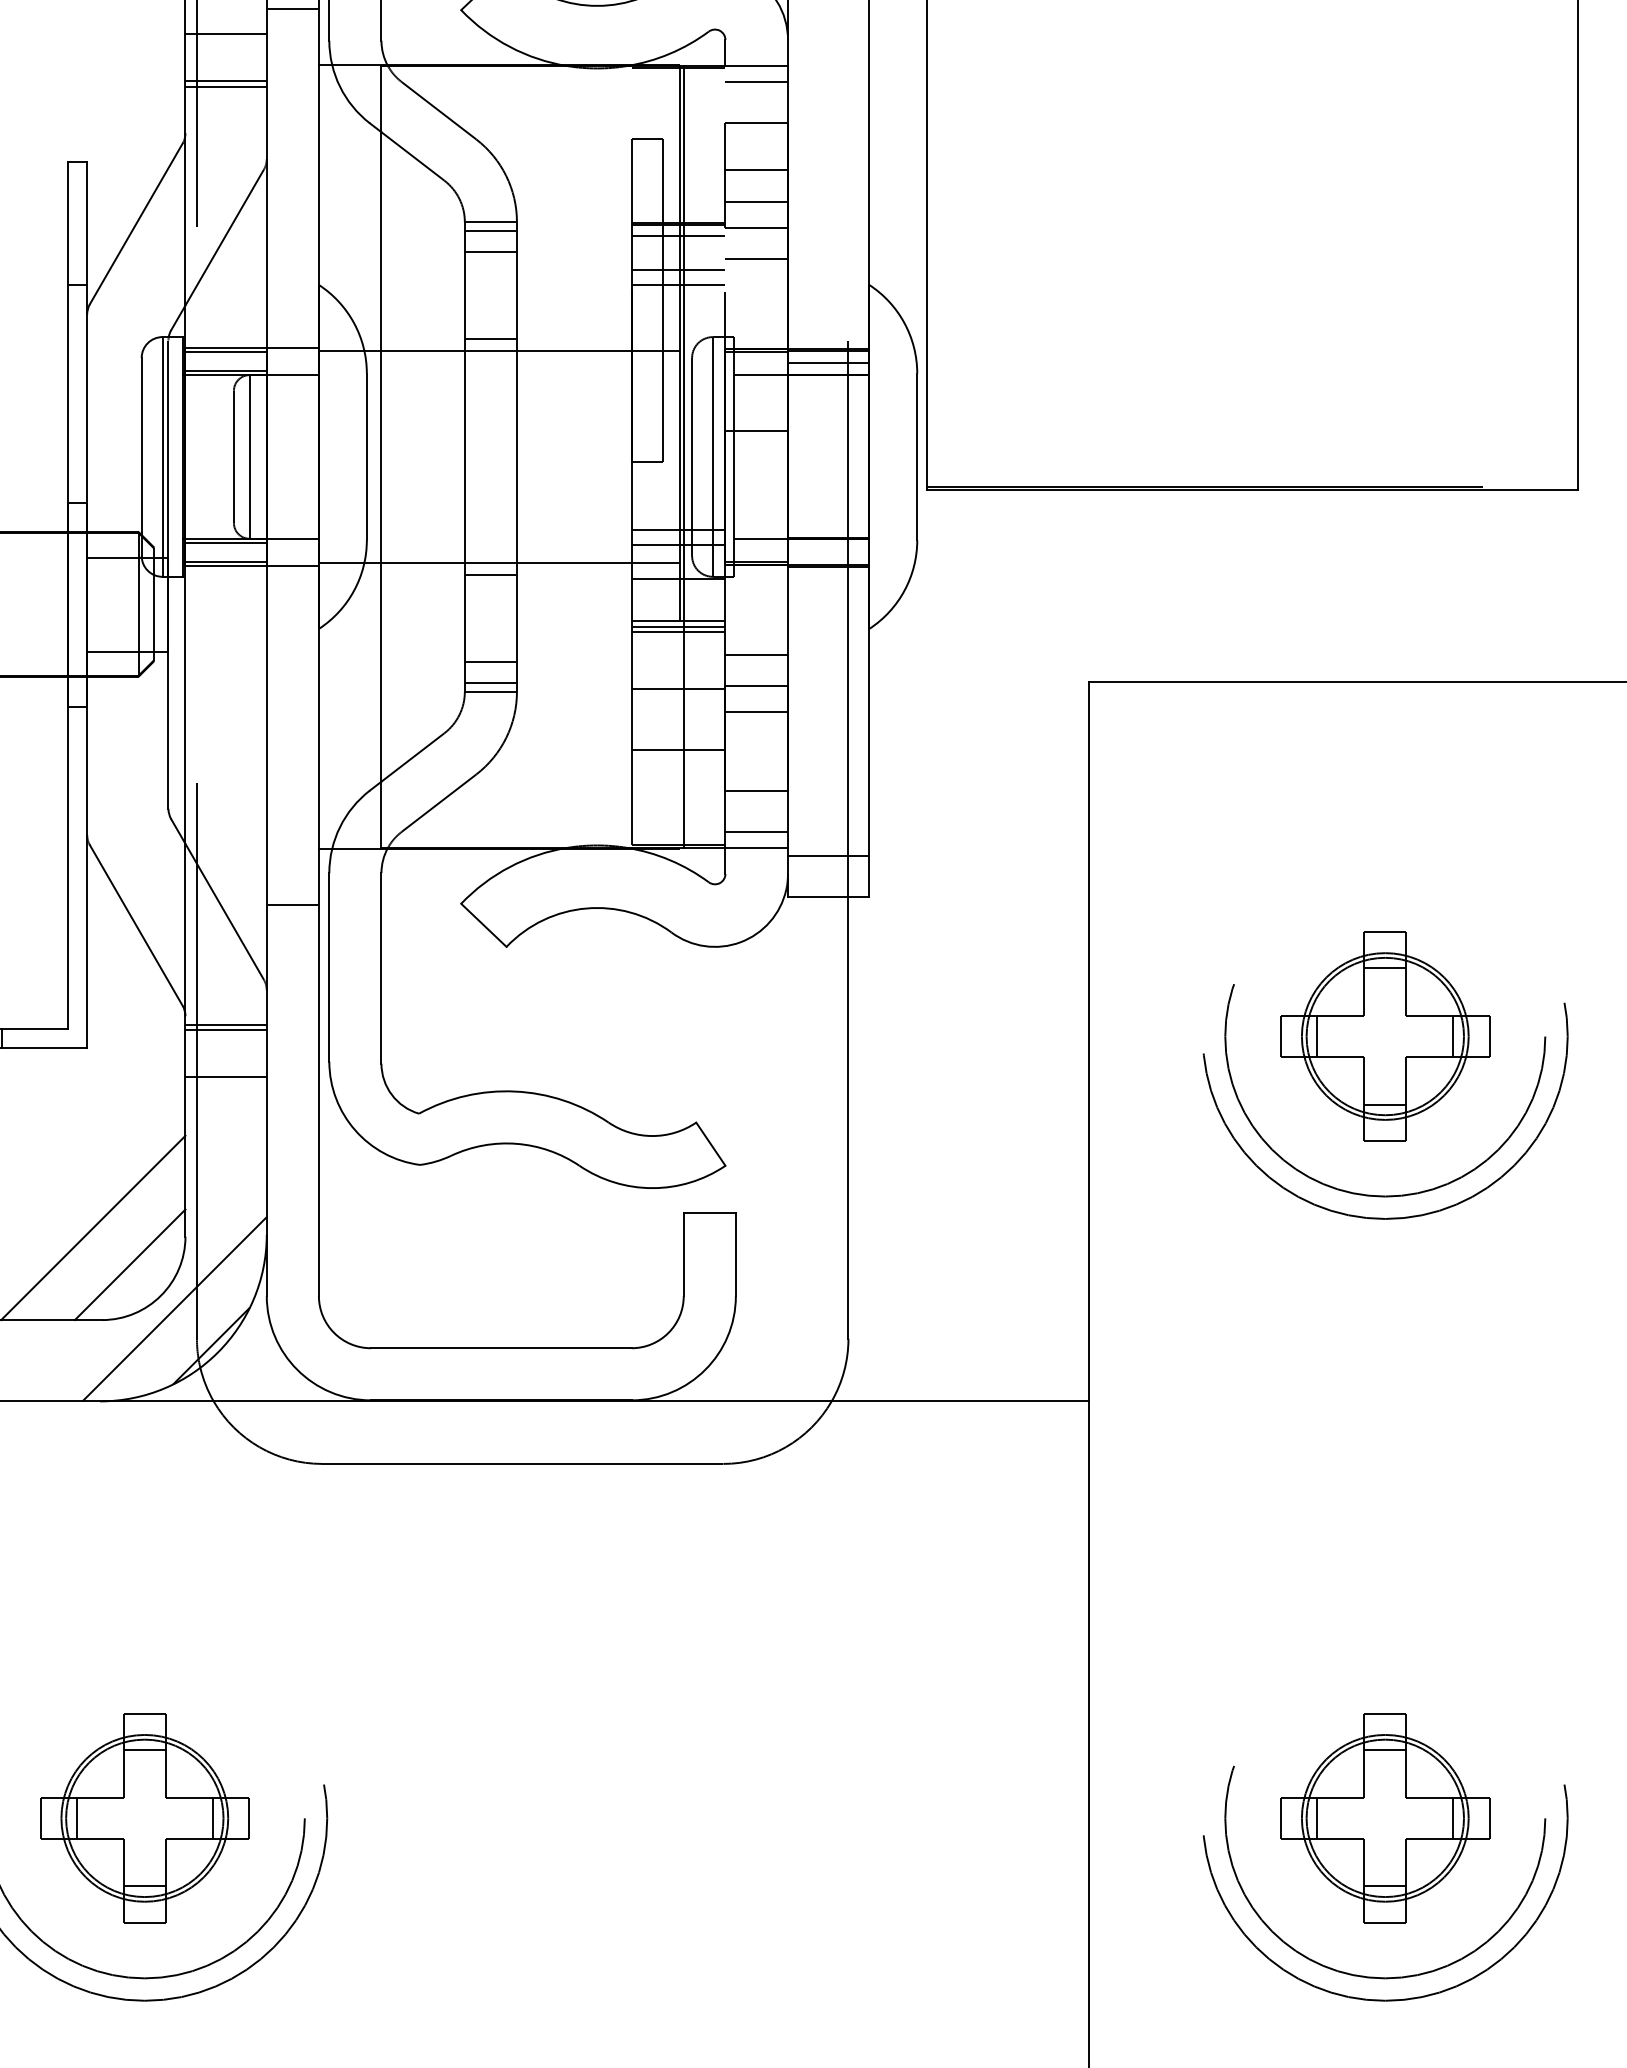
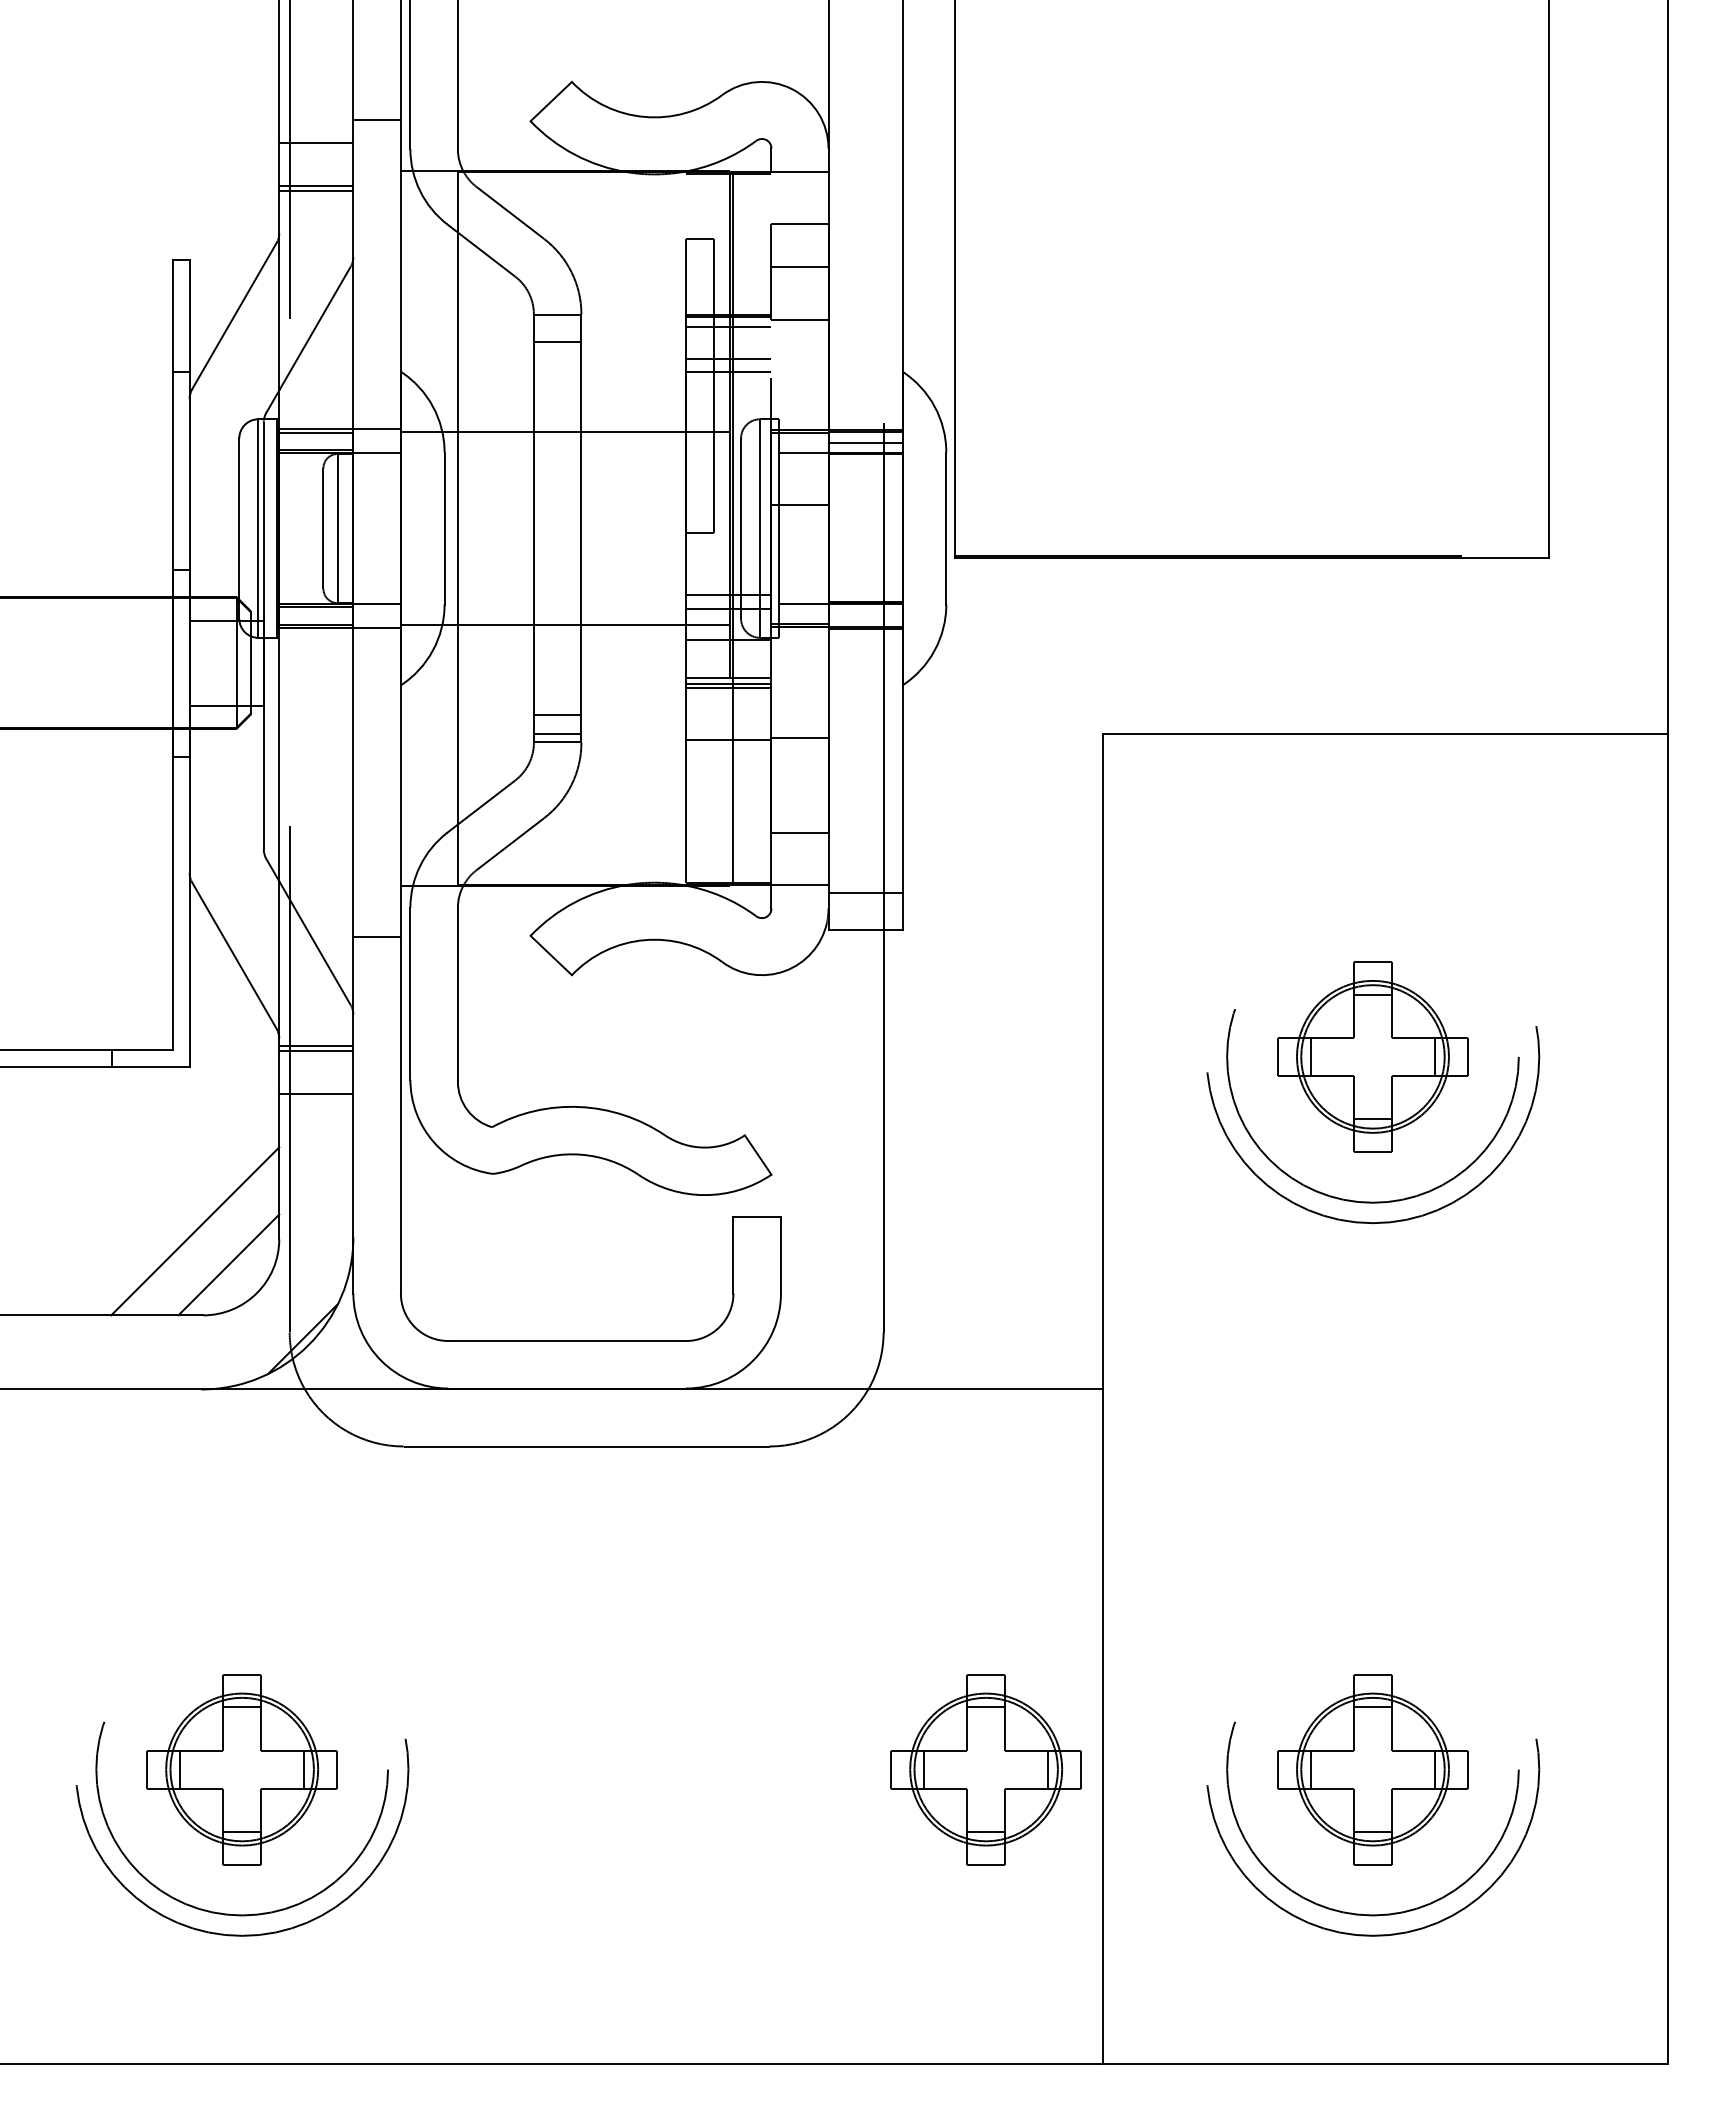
line: (756, 81) -> (799, 186), removed
line: (756, 202) -> (799, 296), removed
line: (490, 230) -> (557, 322), removed
line: (756, 259) -> (799, 348), removed
line: (490, 339) -> (557, 421), removed
line: (490, 574) -> (557, 635), removed
line: (756, 655) -> (799, 709), removed
line: (756, 711) -> (799, 760), removed
line: (678, 749) -> (728, 795), removed
line: (756, 832) -> (799, 870), removed
line: (174, 1309) -> (269, 1305), removed
part: (960, 1818) -> (985, 1769), added

